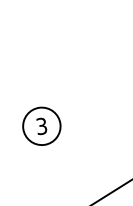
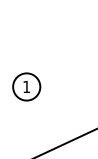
text: (41, 125) -> (26, 86), 3 -> 1

